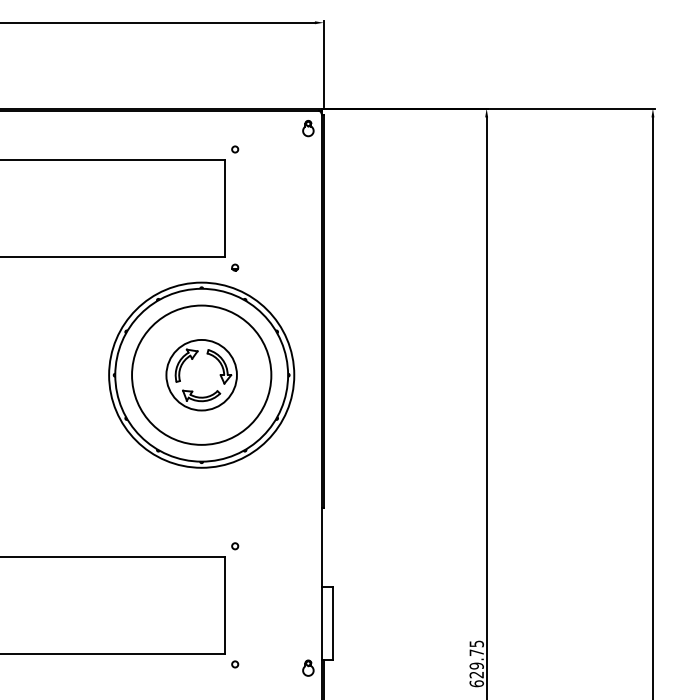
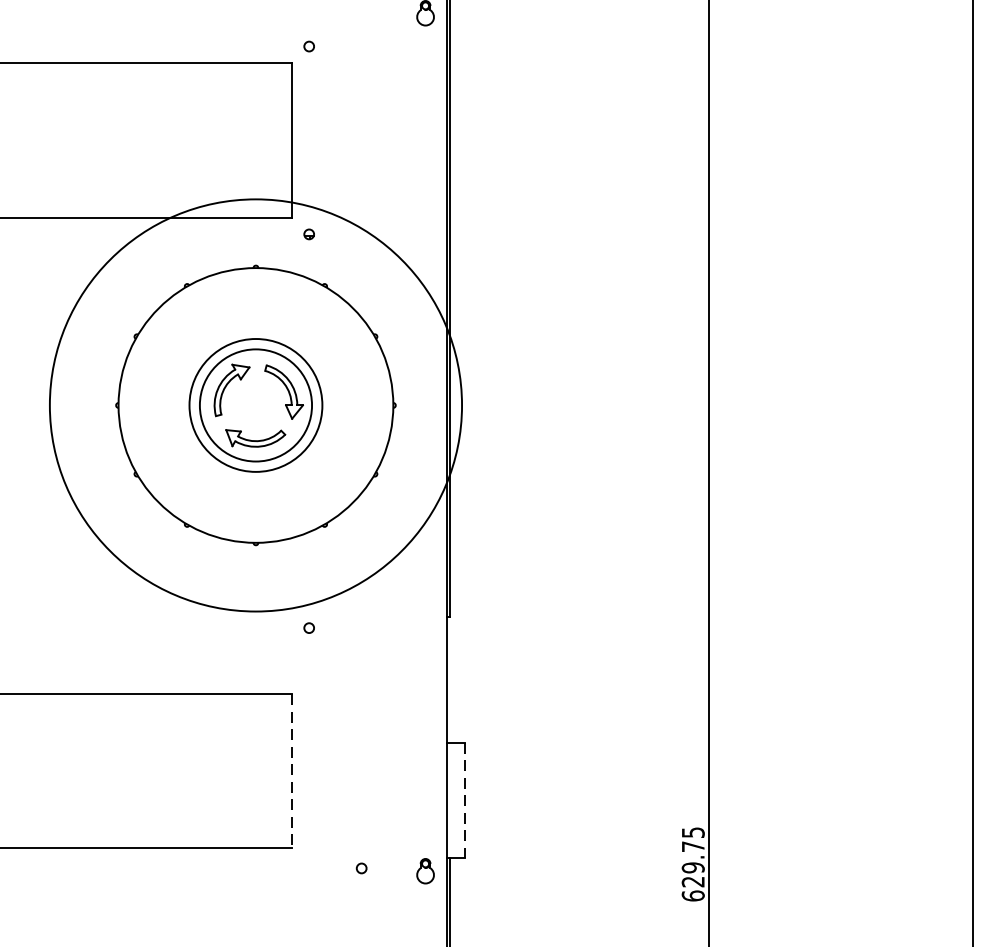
circle: (201, 374) -> (255, 404), size x0.6
circle: (201, 374) -> (255, 404), size x1.4
circle: (235, 546) -> (309, 628), moved
line: (224, 605) -> (292, 771), solid -> dashed
line: (333, 624) -> (465, 801), solid -> dashed
circle: (235, 664) -> (362, 868), moved

